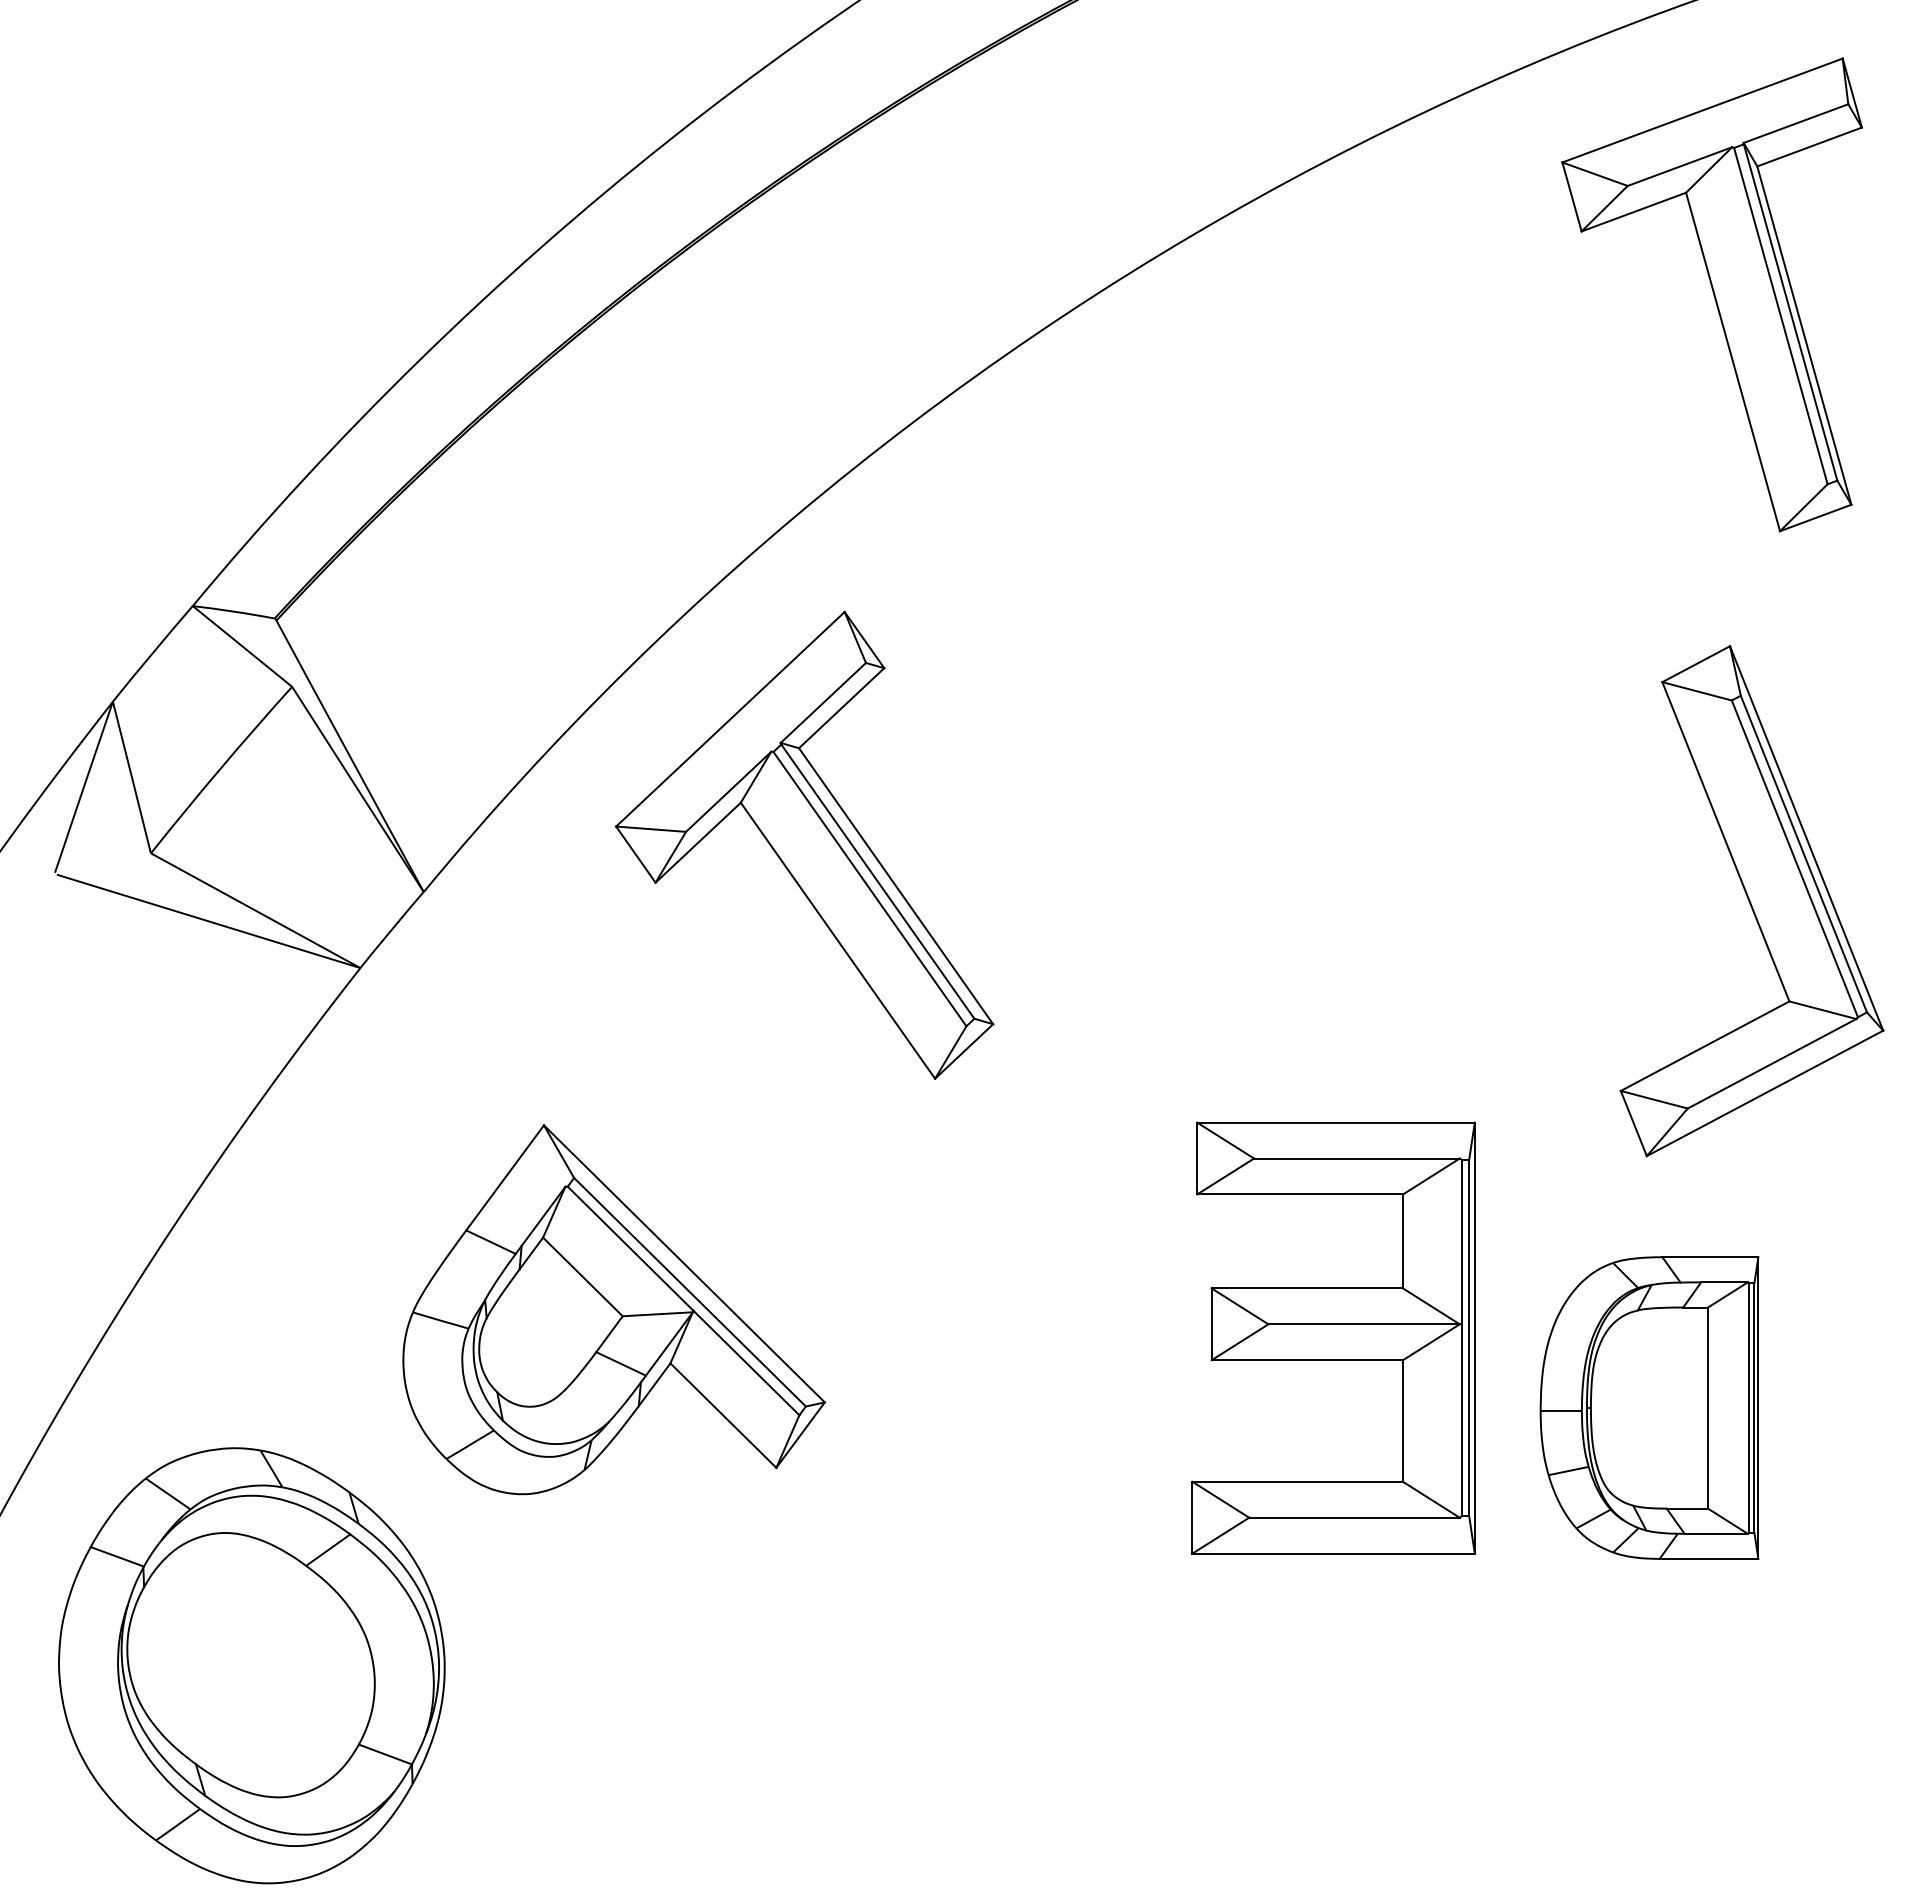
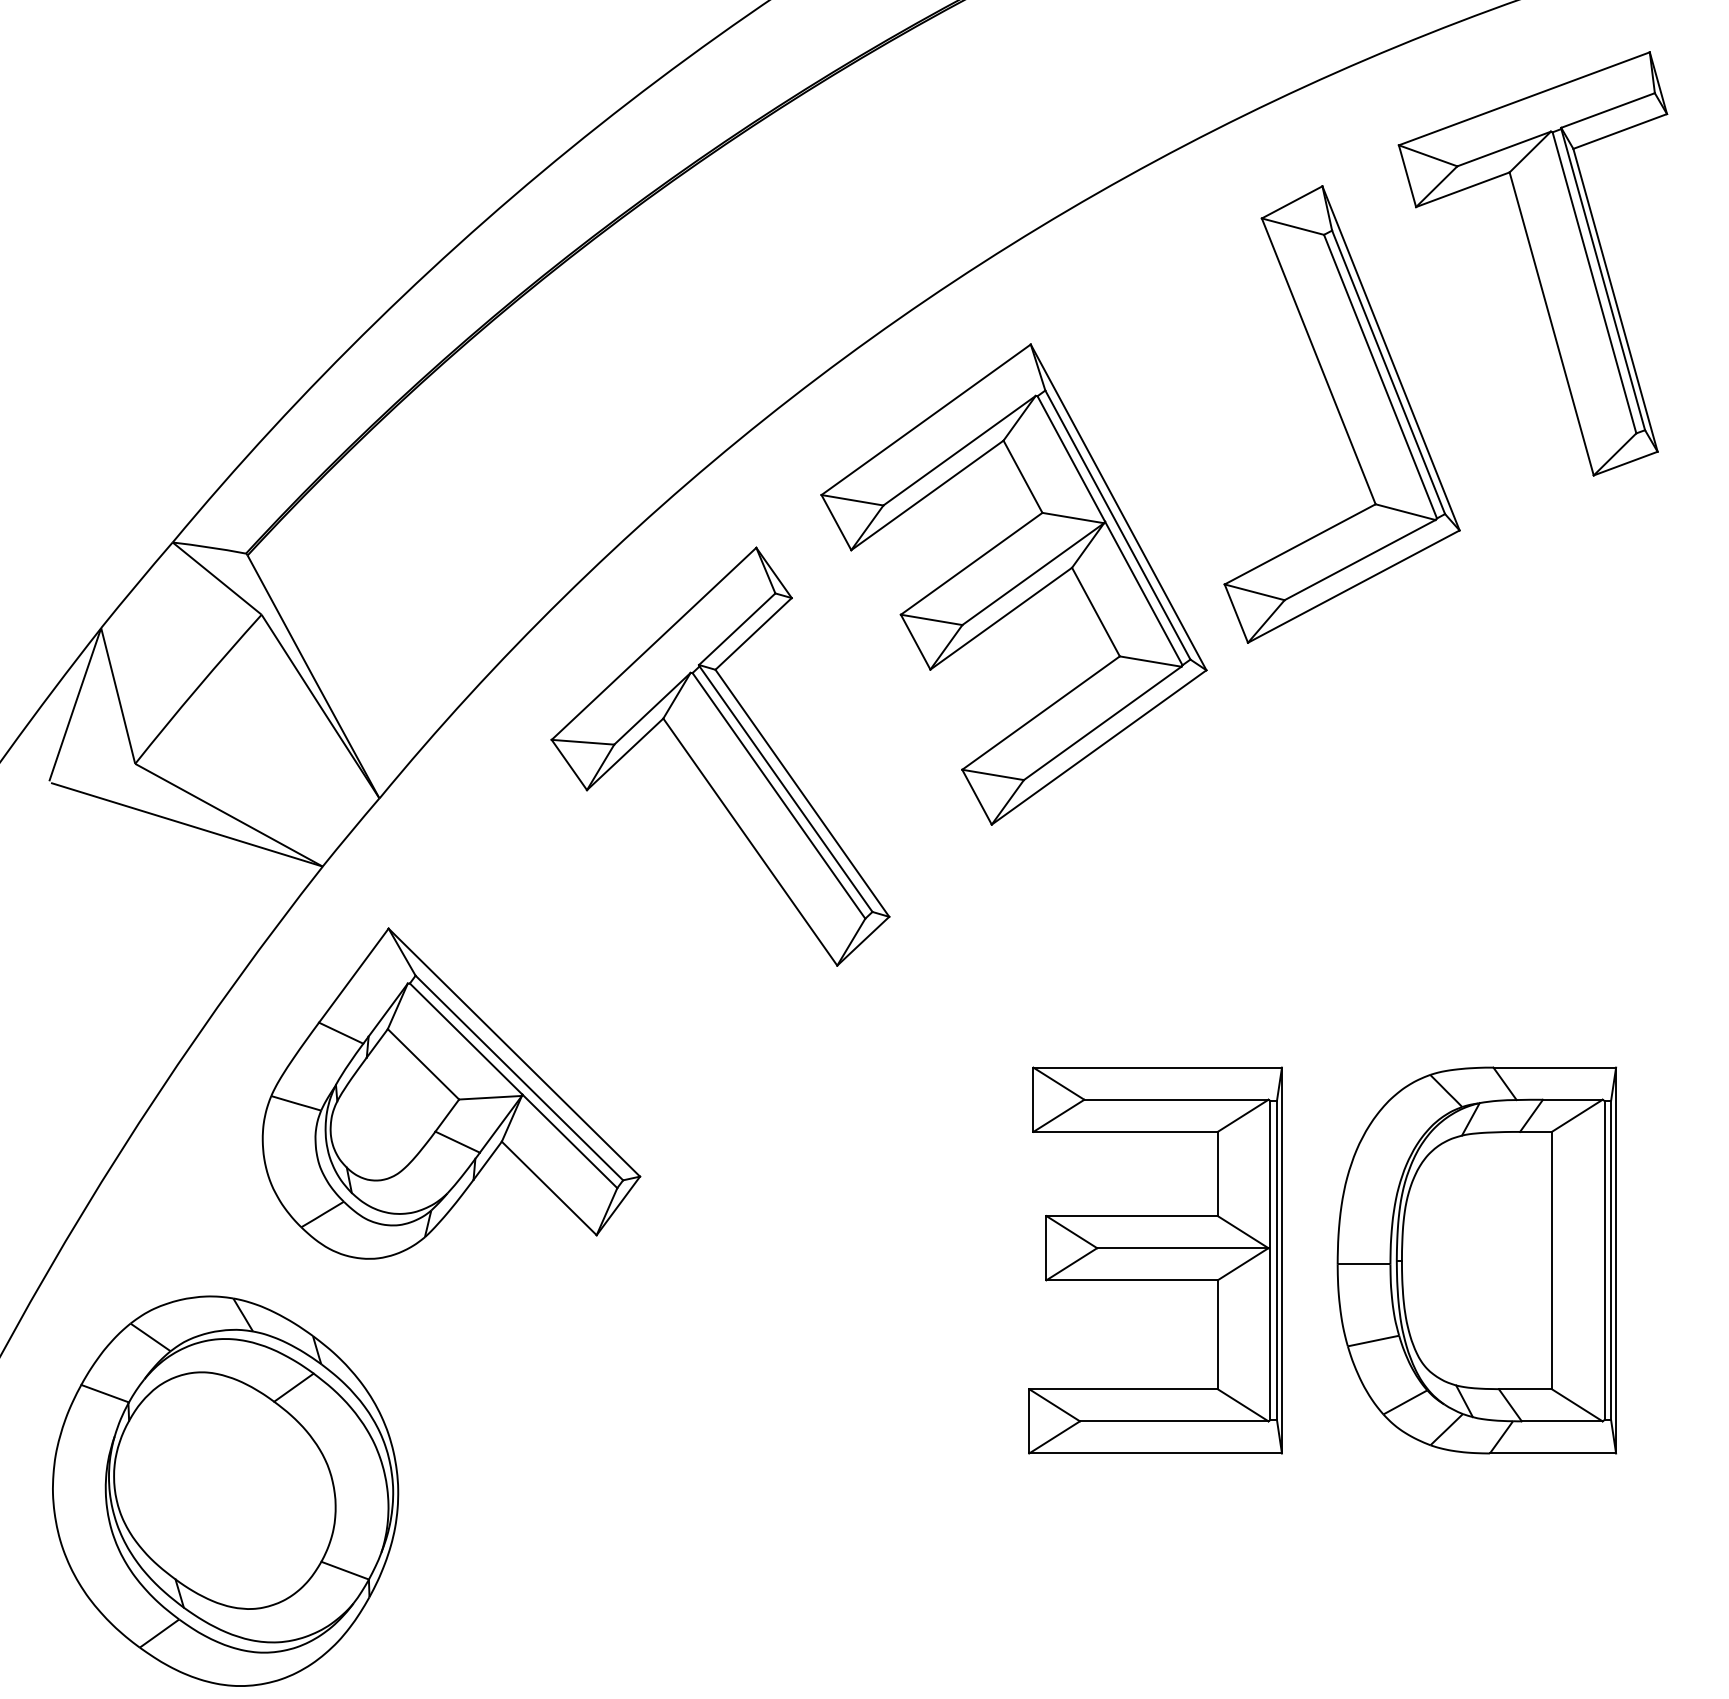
part: (1132, 652) -> (1014, 584), added
part: (1751, 901) -> (1341, 414), moved
part: (613, 1309) -> (450, 1093), moved
part: (1333, 1337) -> (1155, 1259), moved
part: (1649, 1407) -> (1476, 1259), size x1.43

